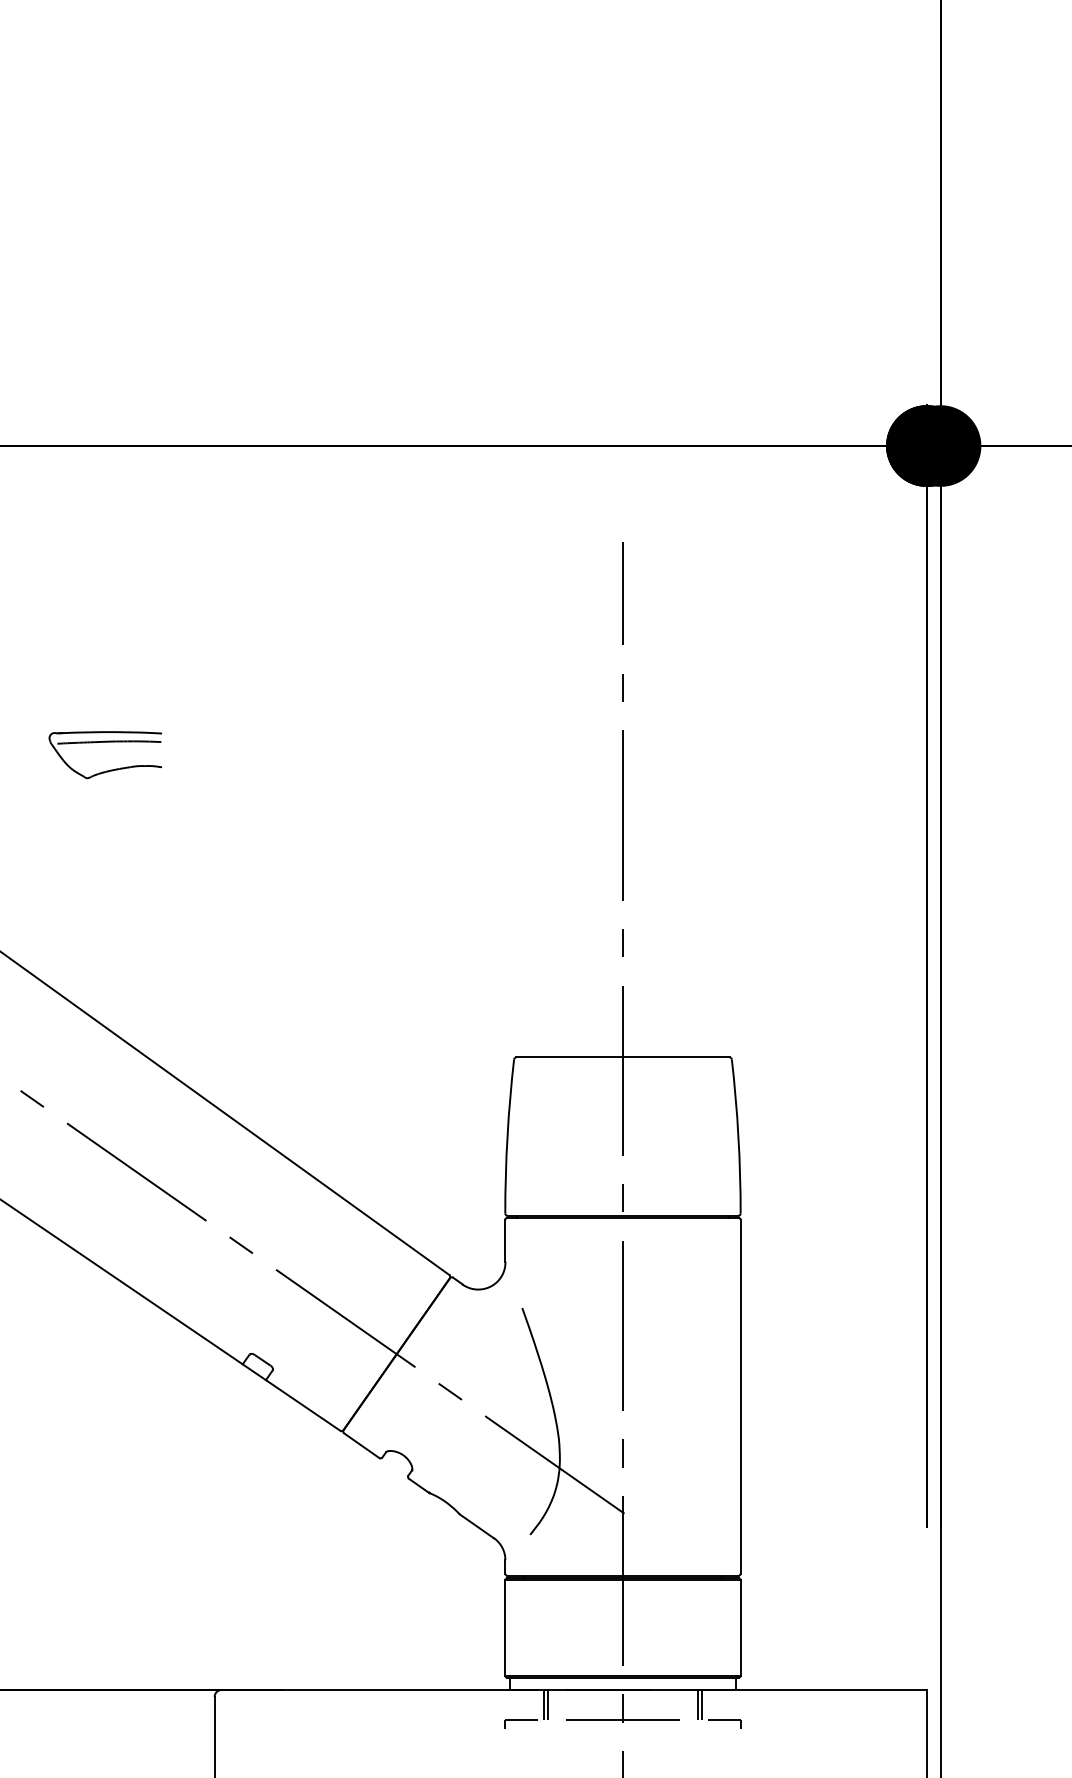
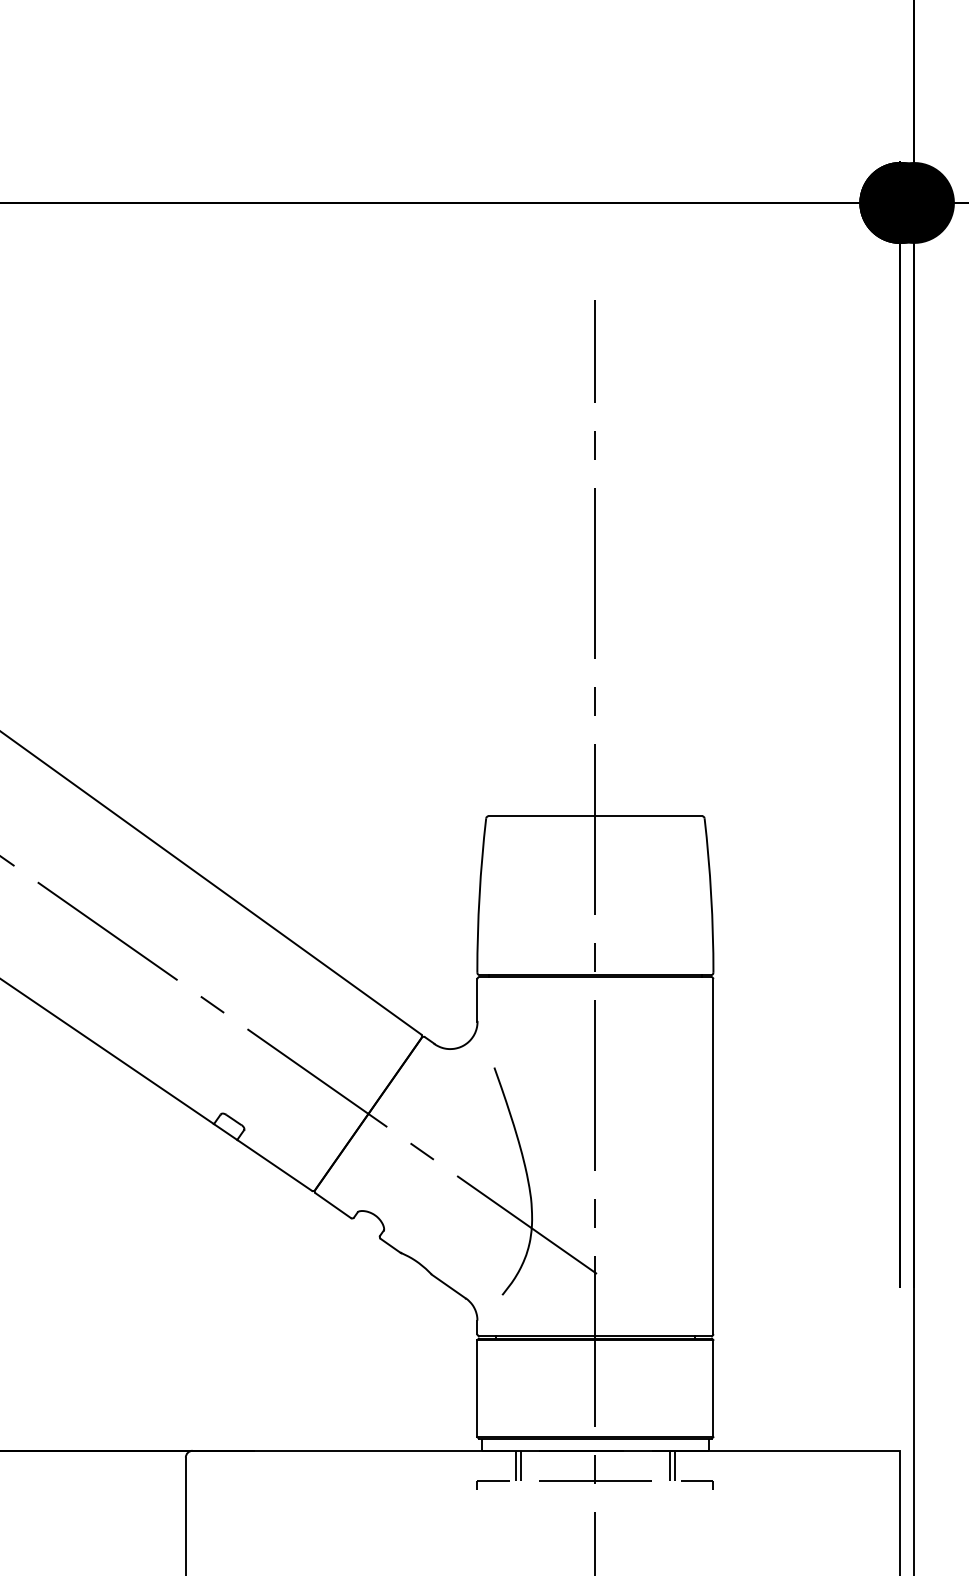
part: (105, 742) -> (76, 500), removed

